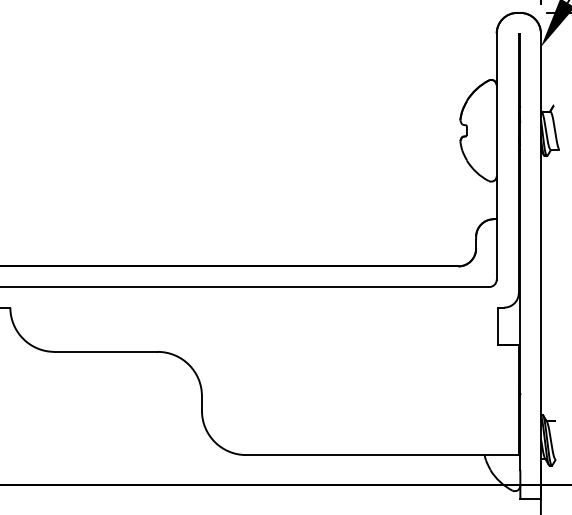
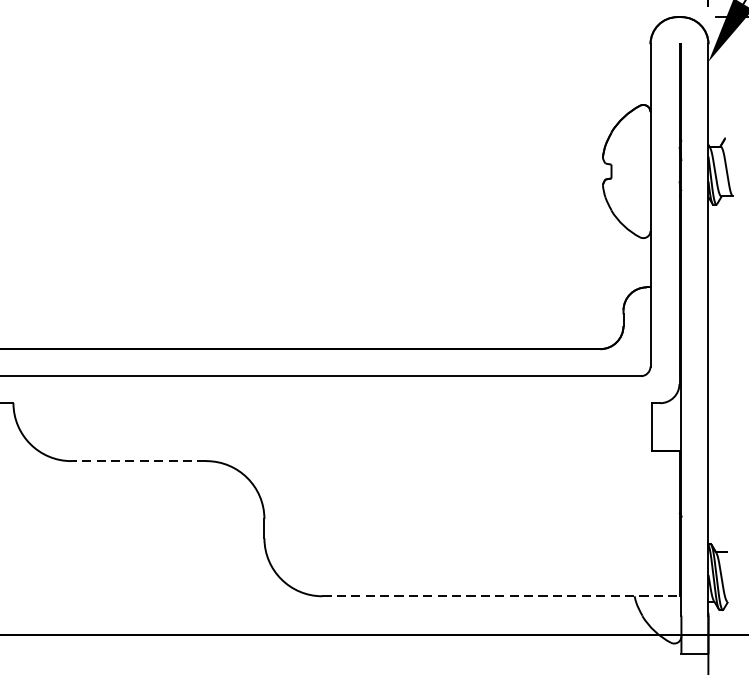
line: (106, 351) -> (139, 460), solid -> dashed
line: (383, 455) -> (502, 596), solid -> dashed

